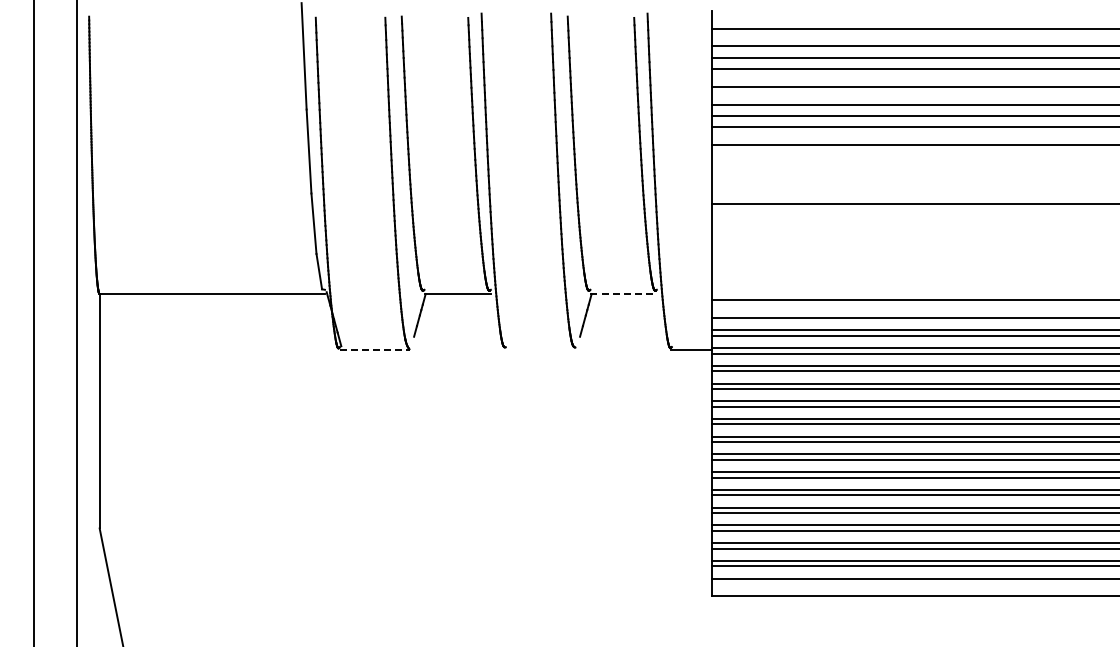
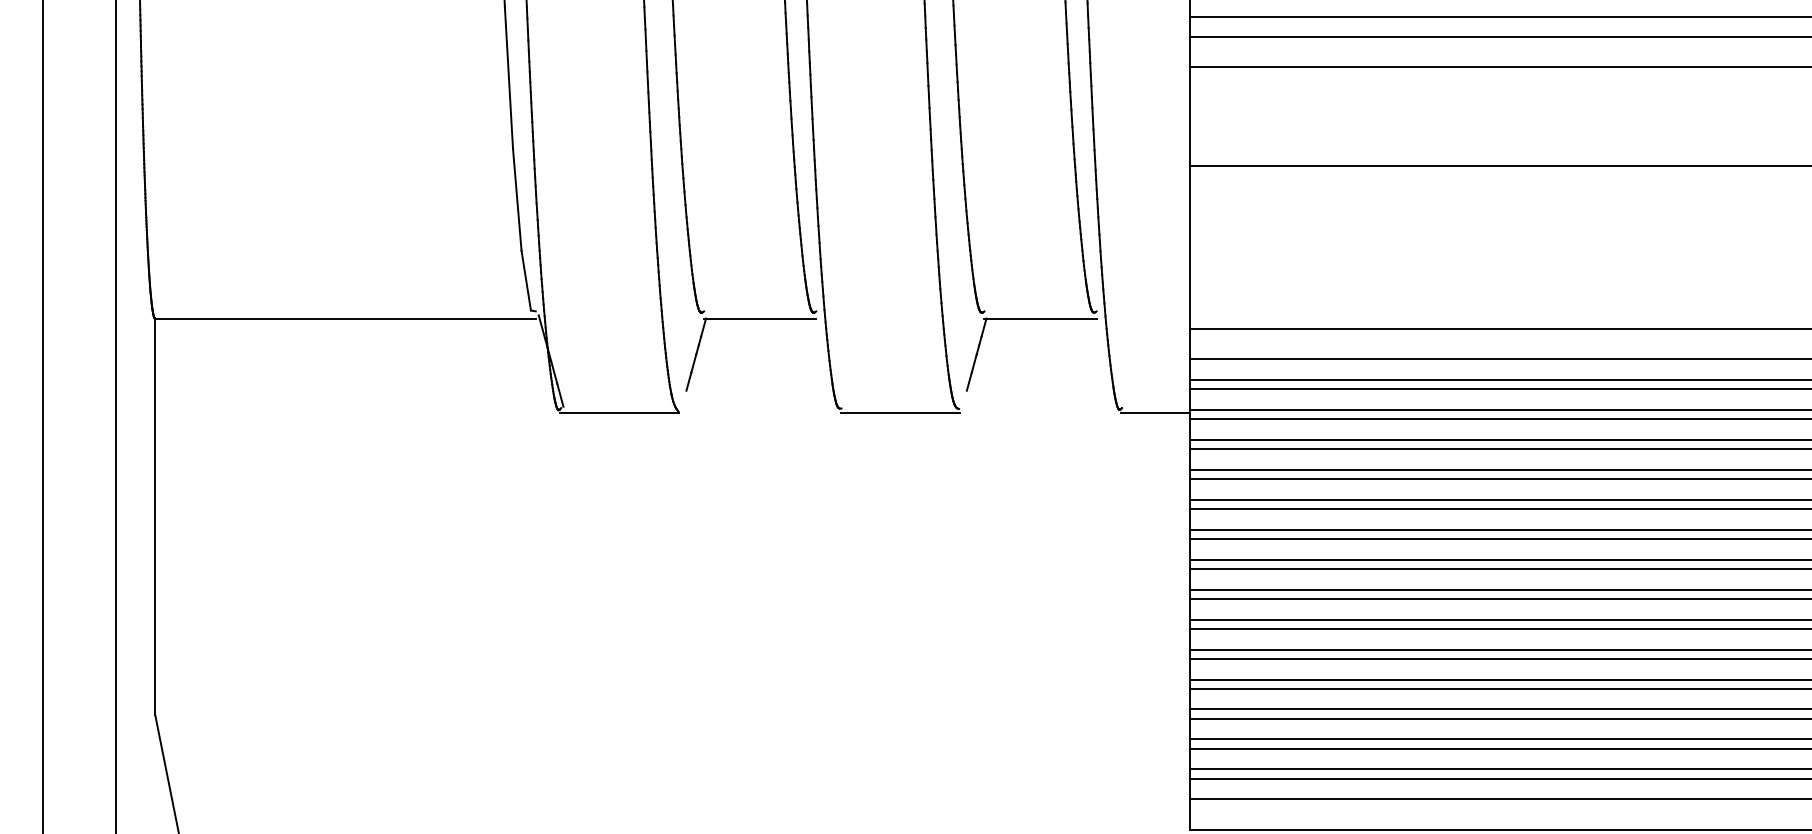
line: (624, 294) -> (1041, 319), dashed -> solid
line: (375, 350) -> (621, 413), dashed -> solid
line: (540, 350) -> (900, 413), added

